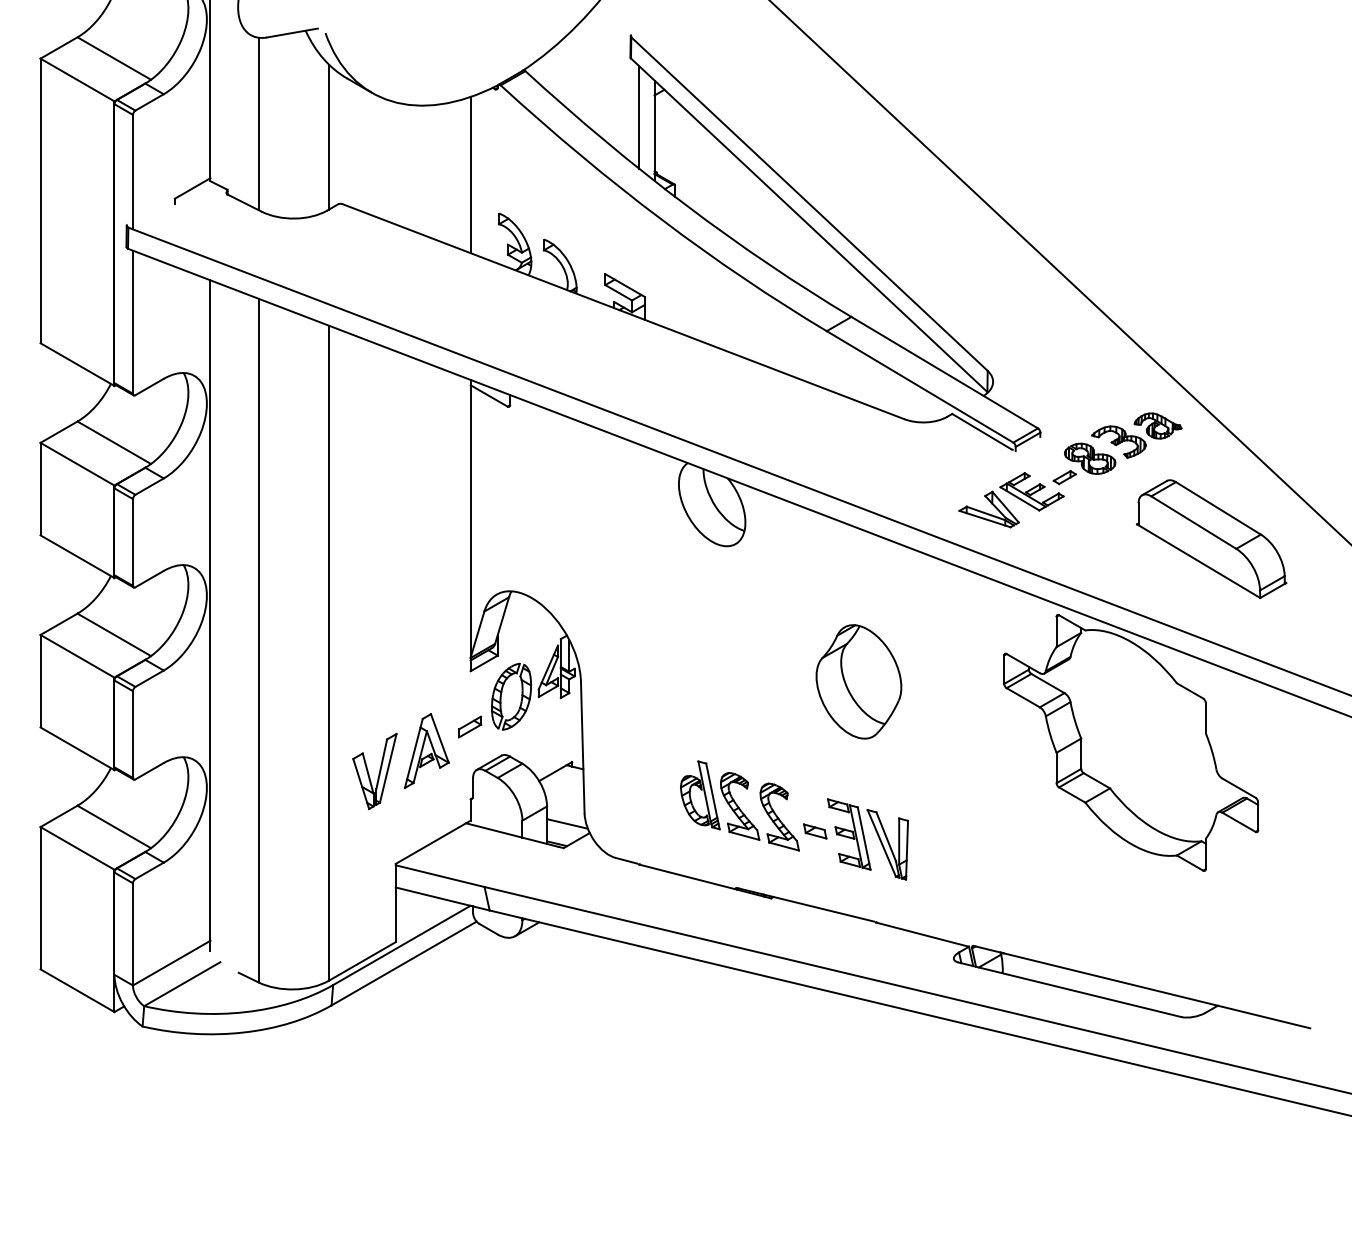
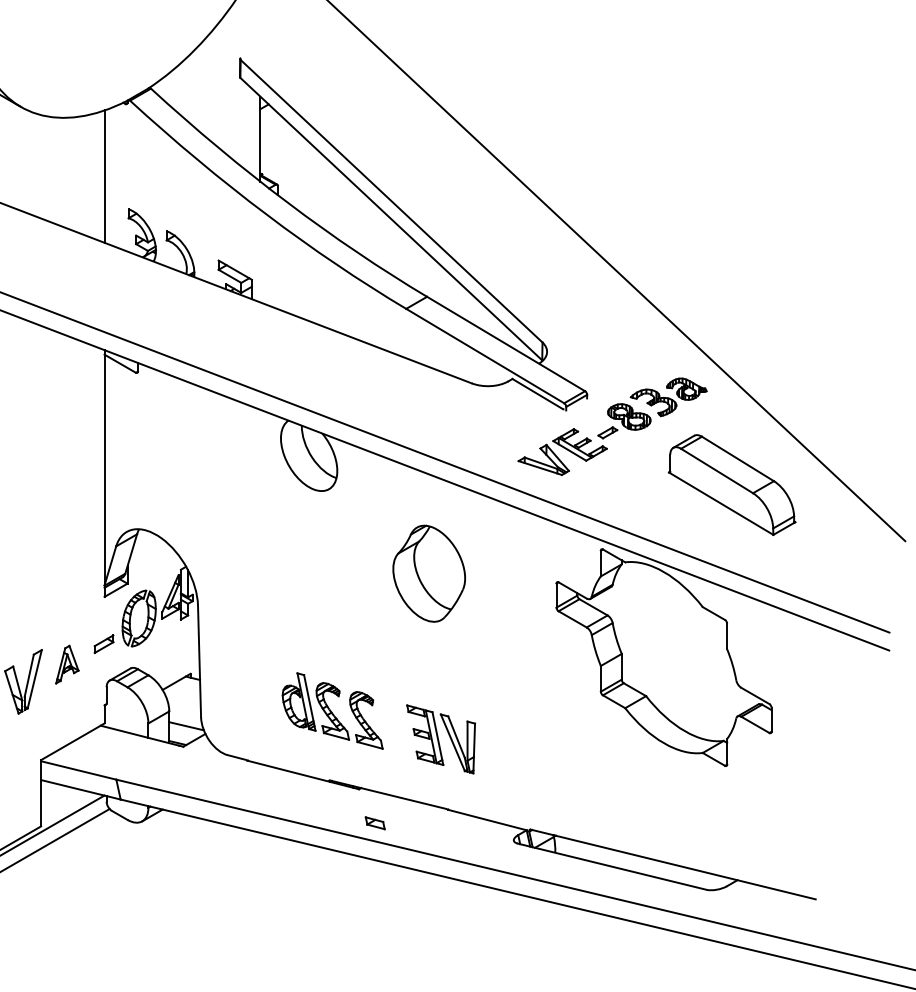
line: (639, 117) -> (247, 127), removed
part: (858, 681) -> (428, 573), moved
part: (426, 751) -> (67, 664), size x0.6
part: (815, 831) -> (375, 823), moved

